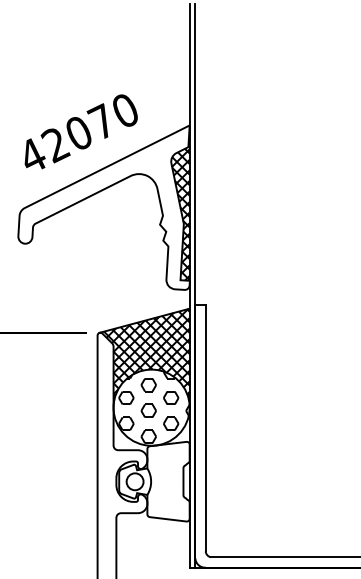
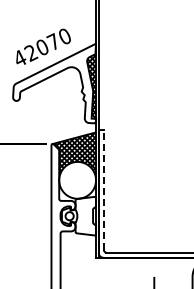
hatch: (153, 405) -> (78, 179), removed
line: (205, 428) -> (103, 190), solid -> dashed

